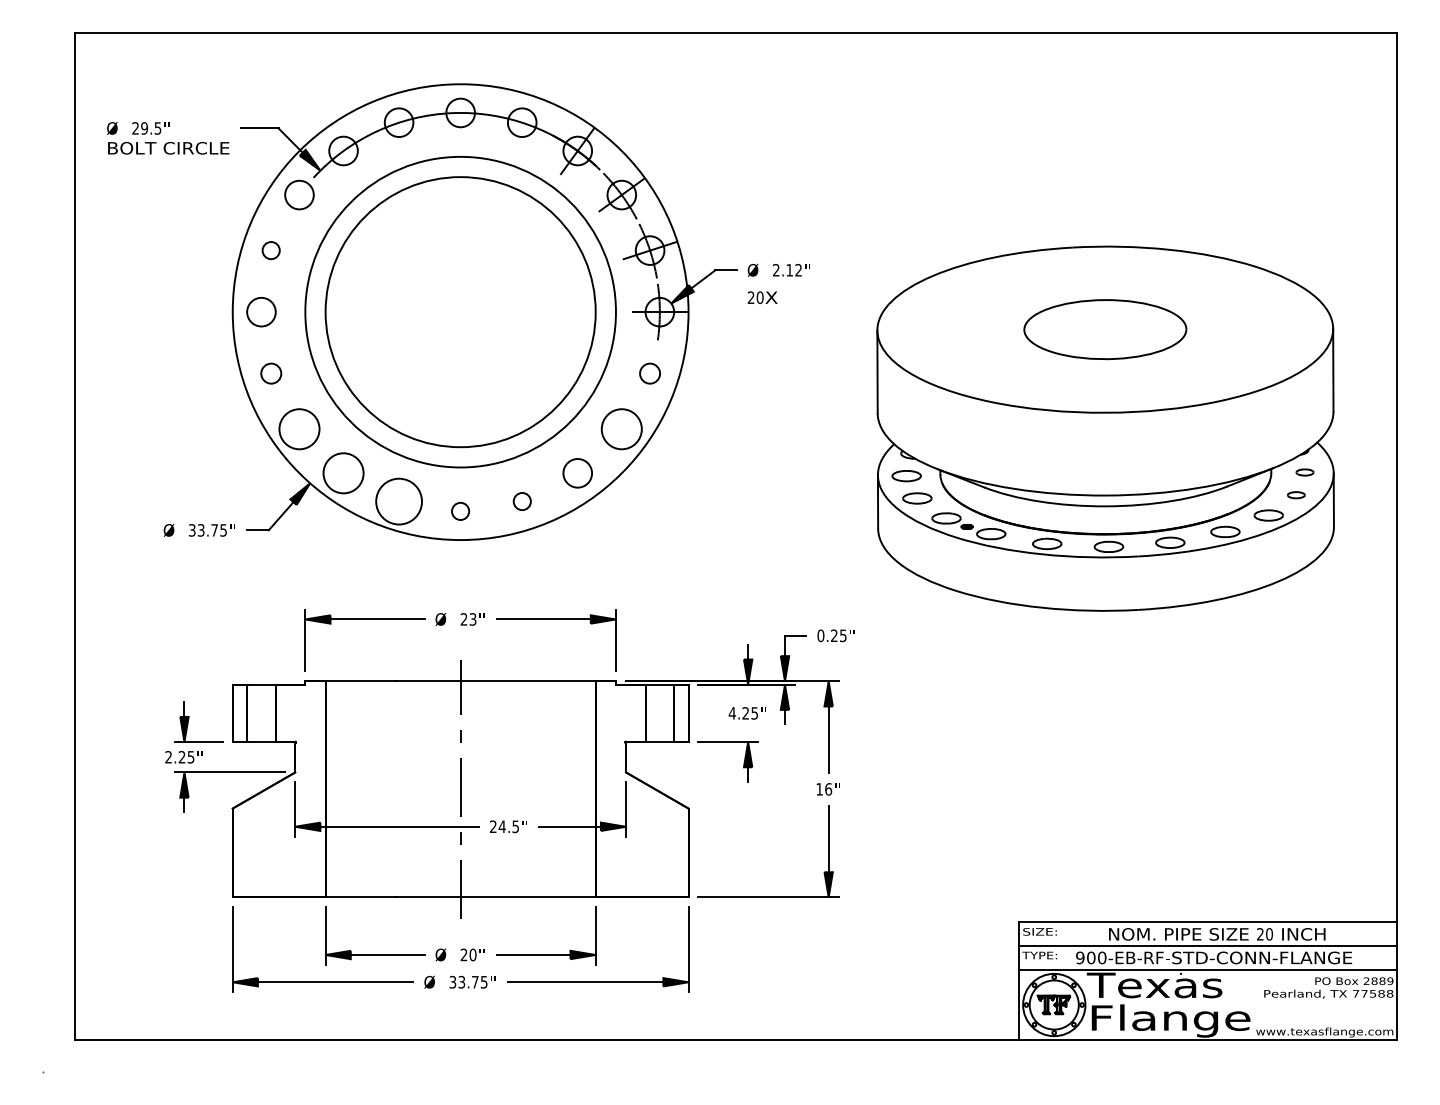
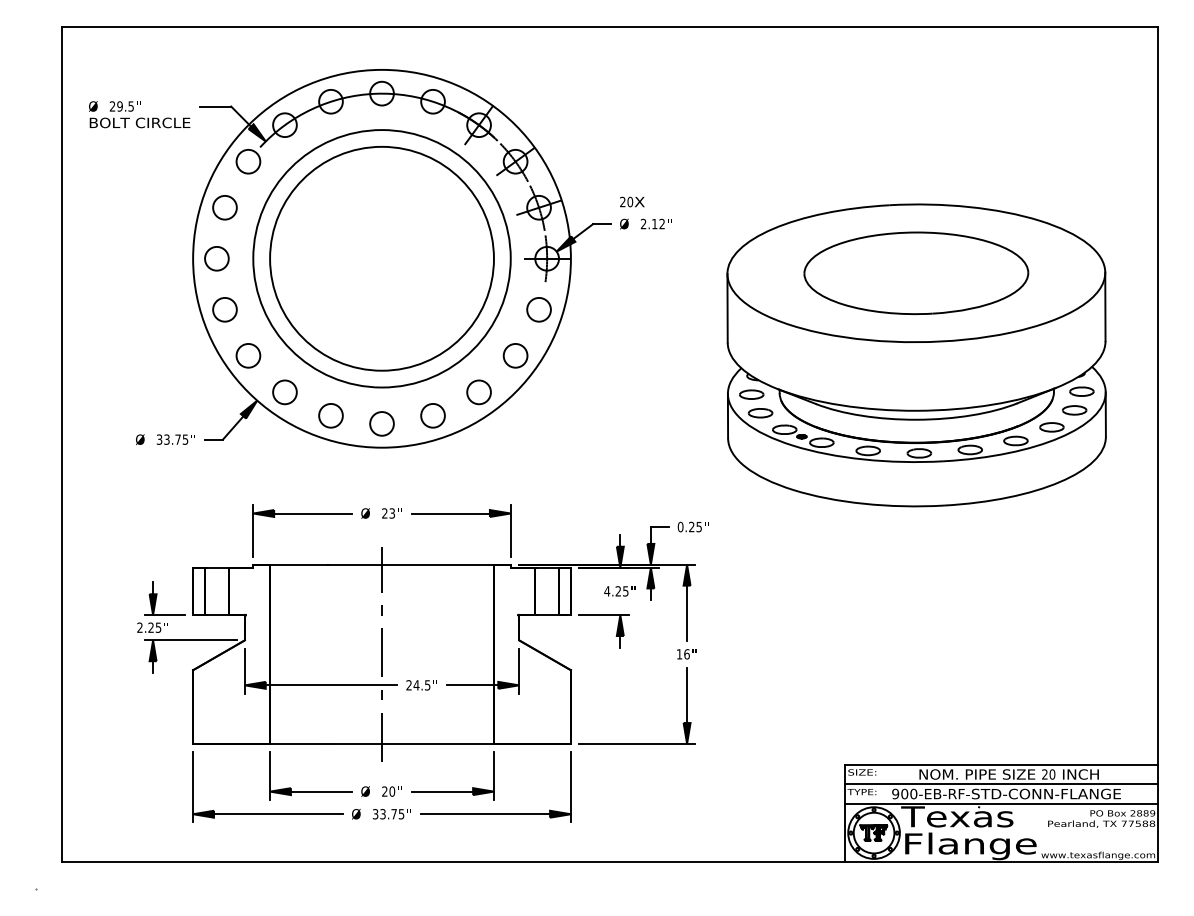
circle: (270, 250) -> (224, 207), size x1.67
text: (762, 297) -> (632, 201), moved
part: (1105, 329) -> (916, 273), size x1.67
circle: (271, 373) -> (225, 309), size x1.43
circle: (649, 373) -> (538, 309), size x1.43
circle: (299, 428) -> (248, 355), size x0.71
circle: (621, 428) -> (515, 355), size x0.71
part: (1304, 472) -> (1081, 391), size x1.67
circle: (343, 473) -> (284, 392), size x0.71
part: (1296, 495) -> (1074, 410), size x1.67
circle: (398, 501) -> (330, 415), size x0.62
circle: (522, 501) -> (433, 415), size x1.67
circle: (460, 511) -> (381, 424), size x1.67

